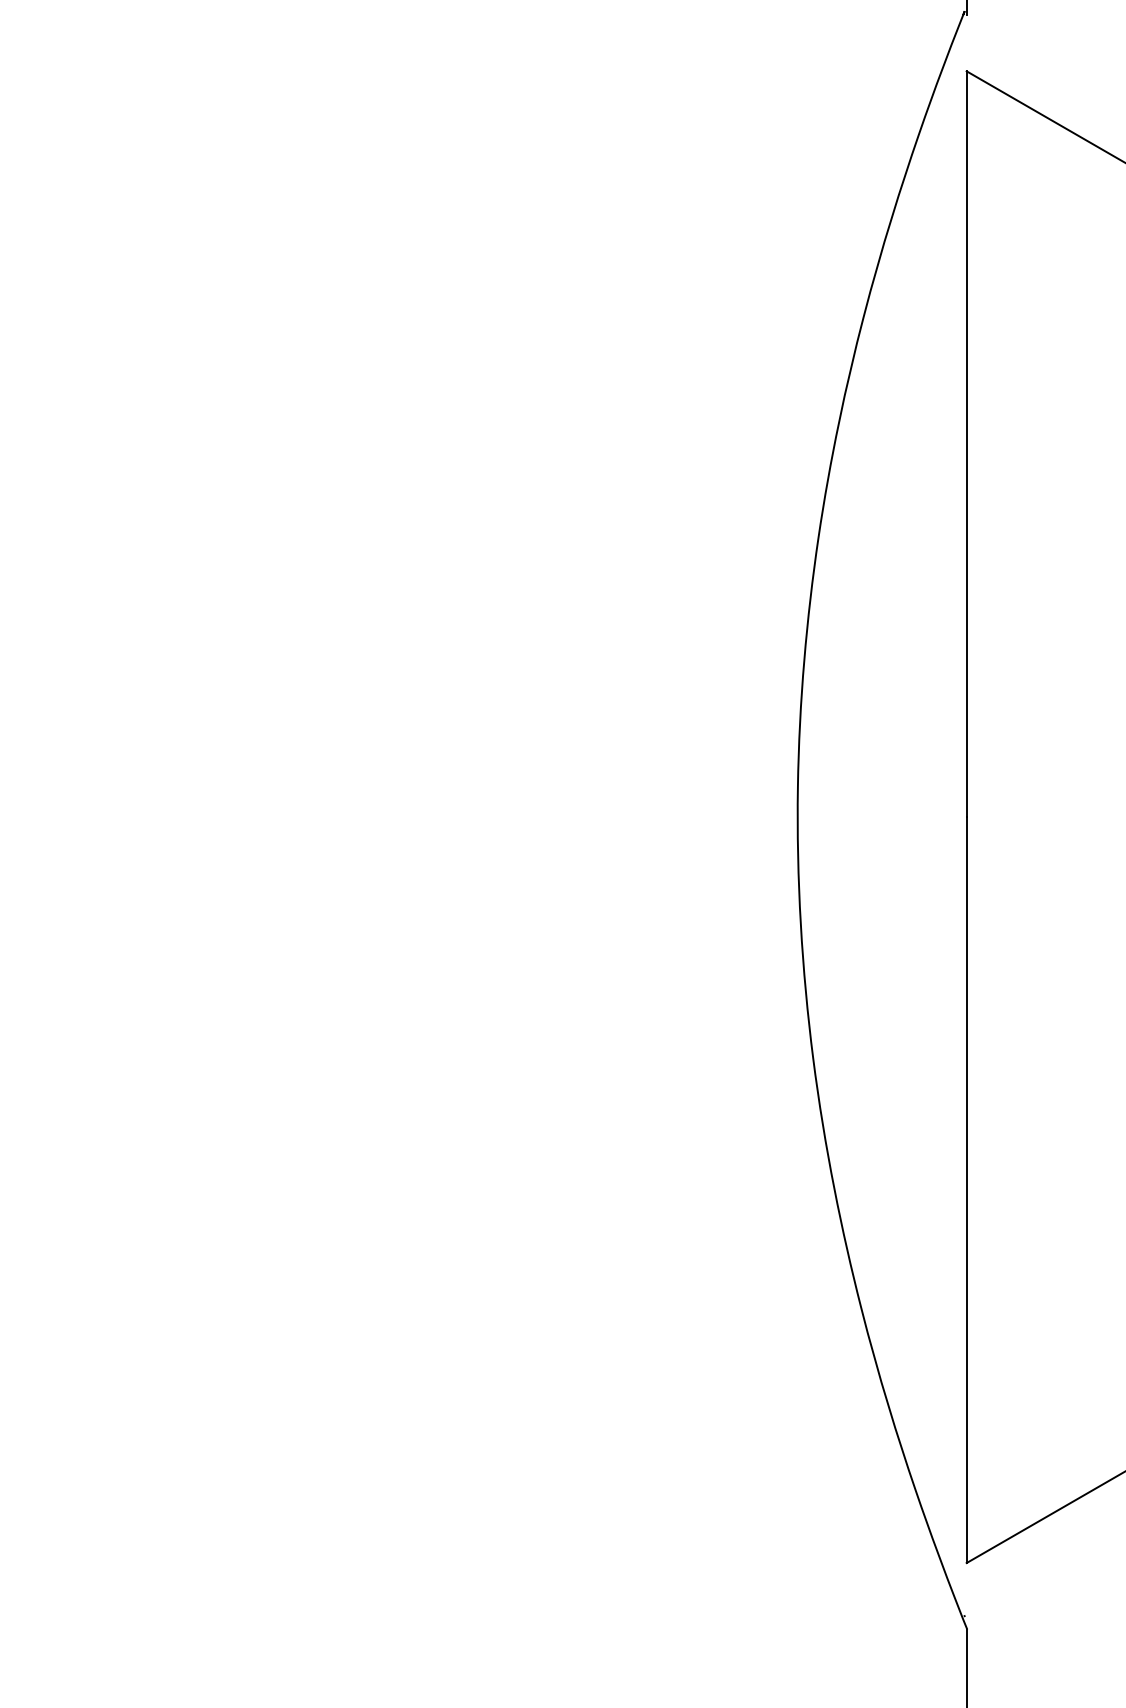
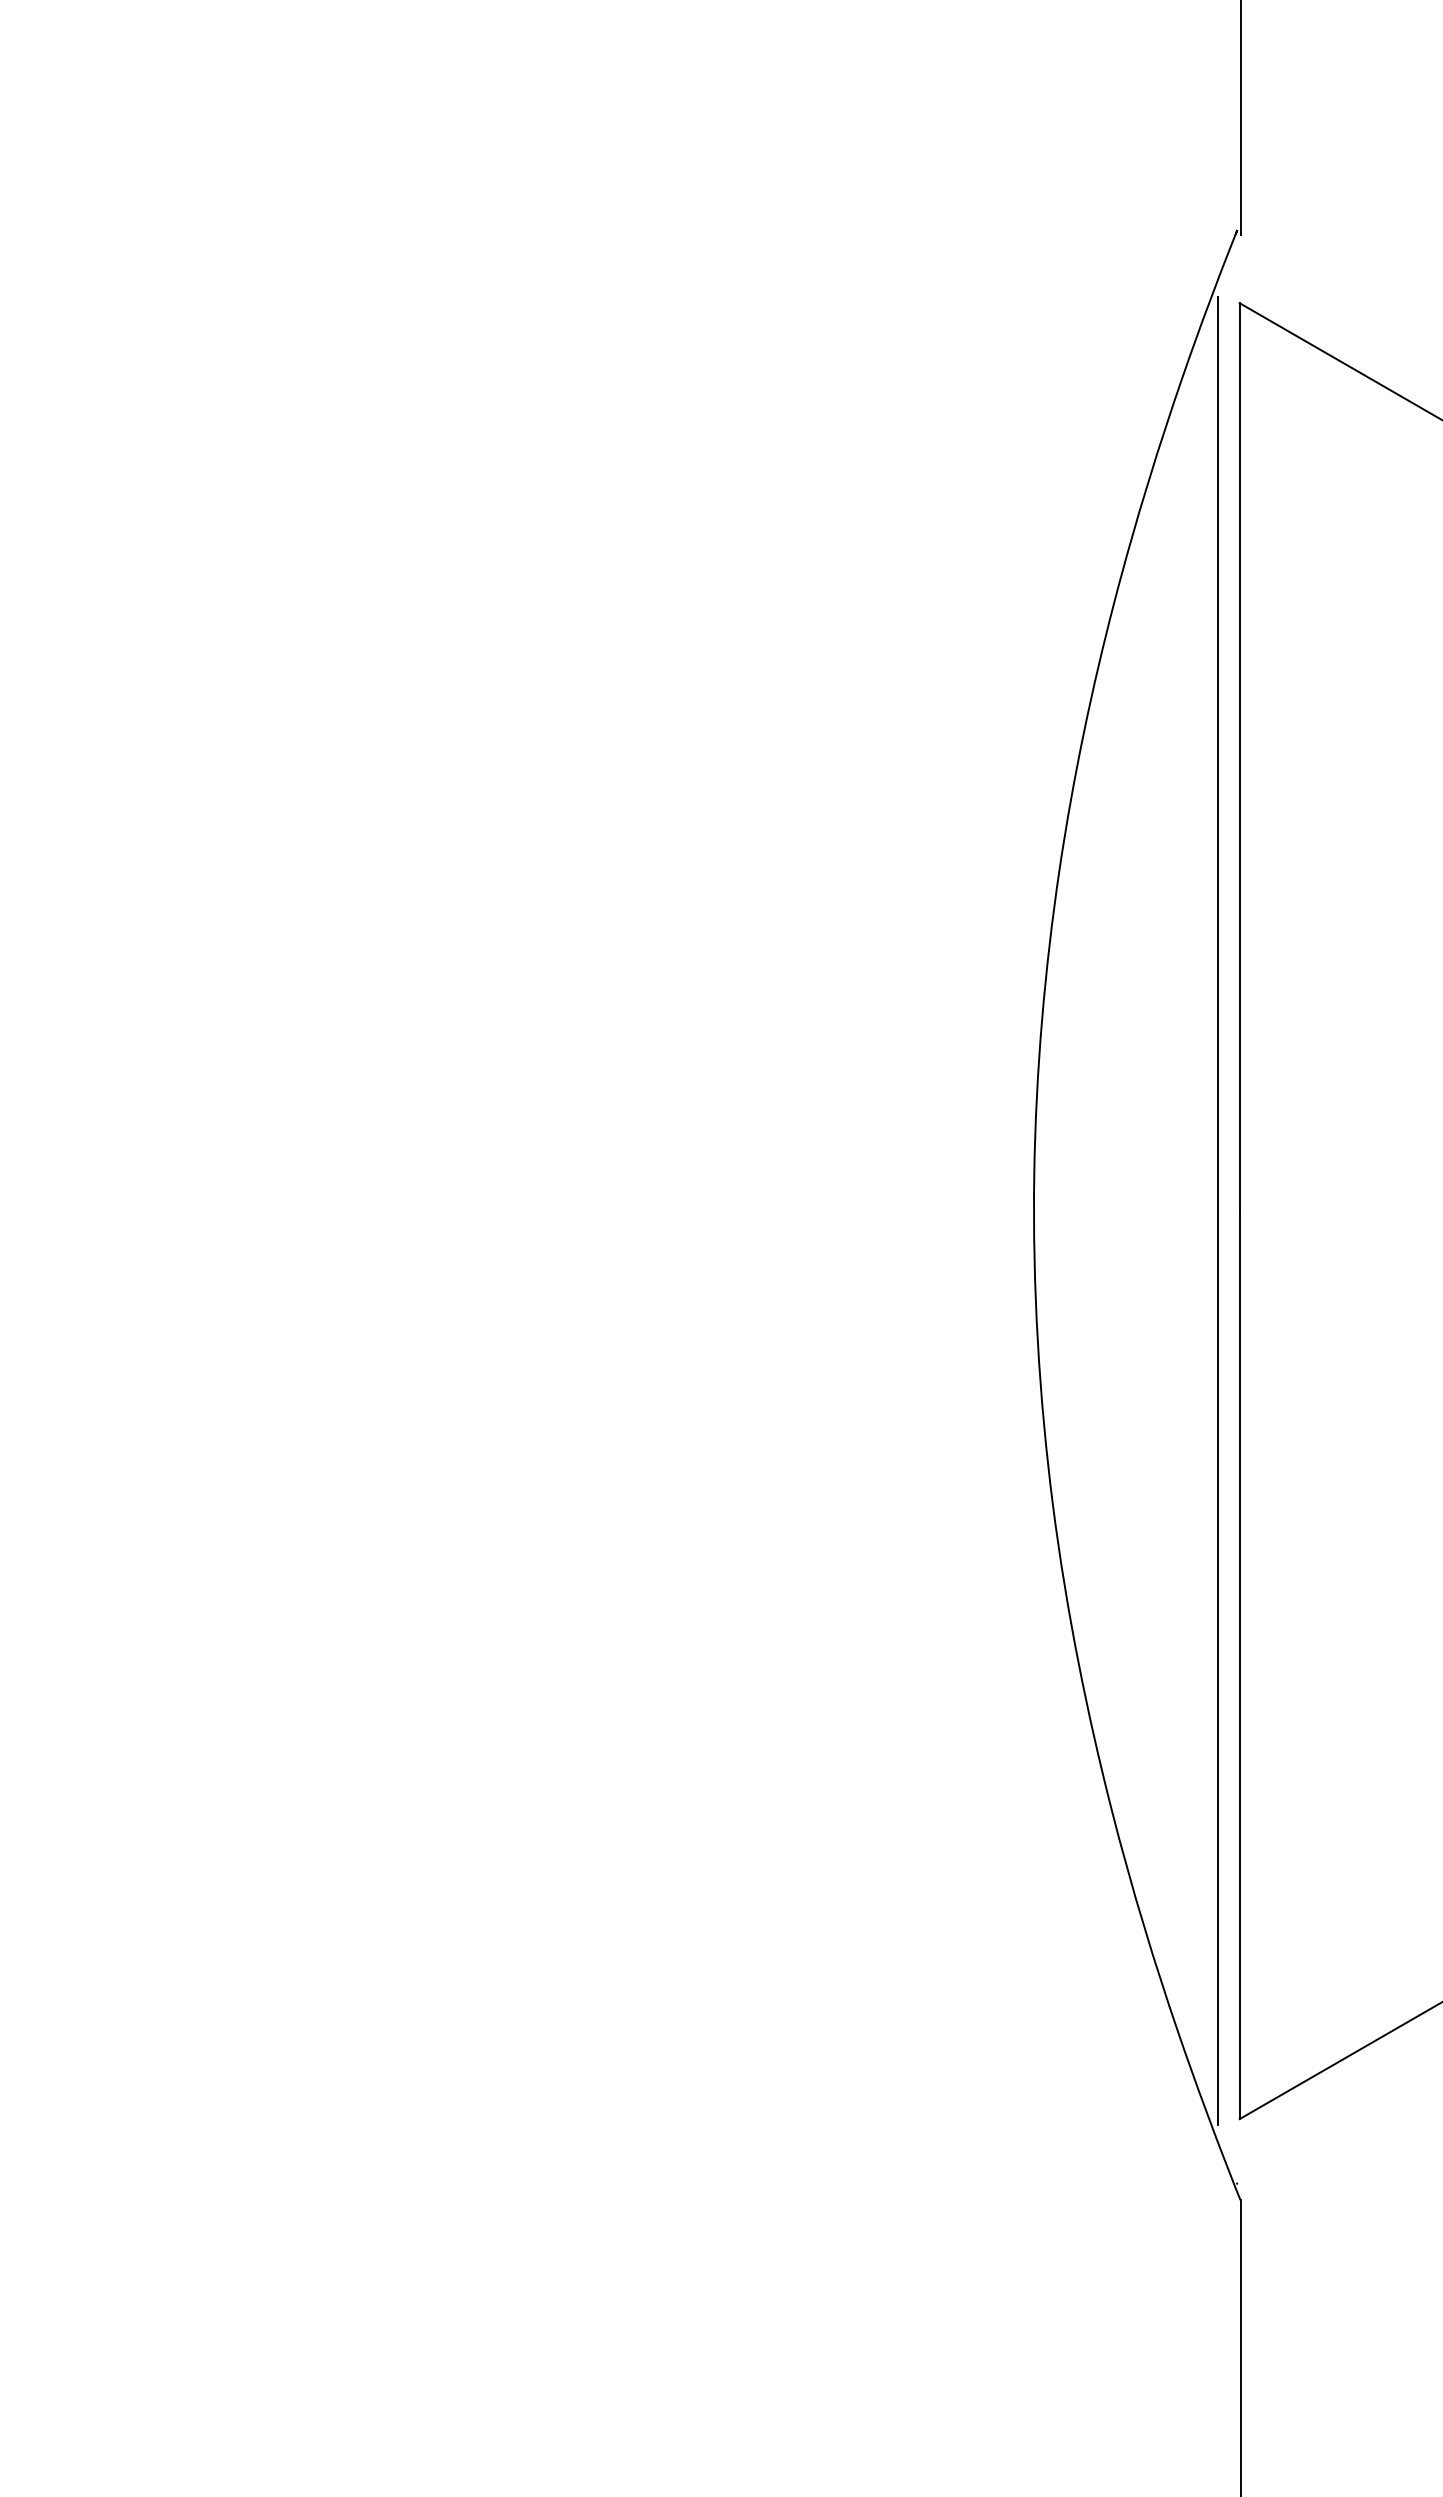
line: (949, 816) -> (1218, 1210), added

